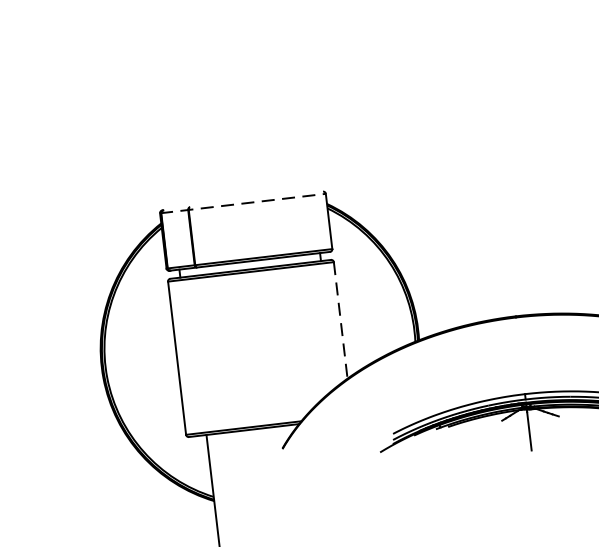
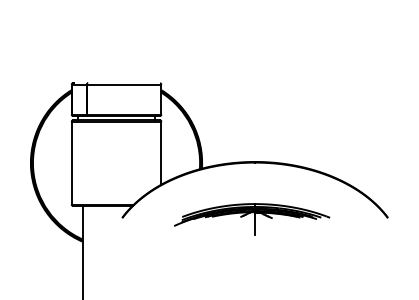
line: (242, 203) -> (116, 84), dashed -> solid
line: (341, 321) -> (161, 153), dashed -> solid

